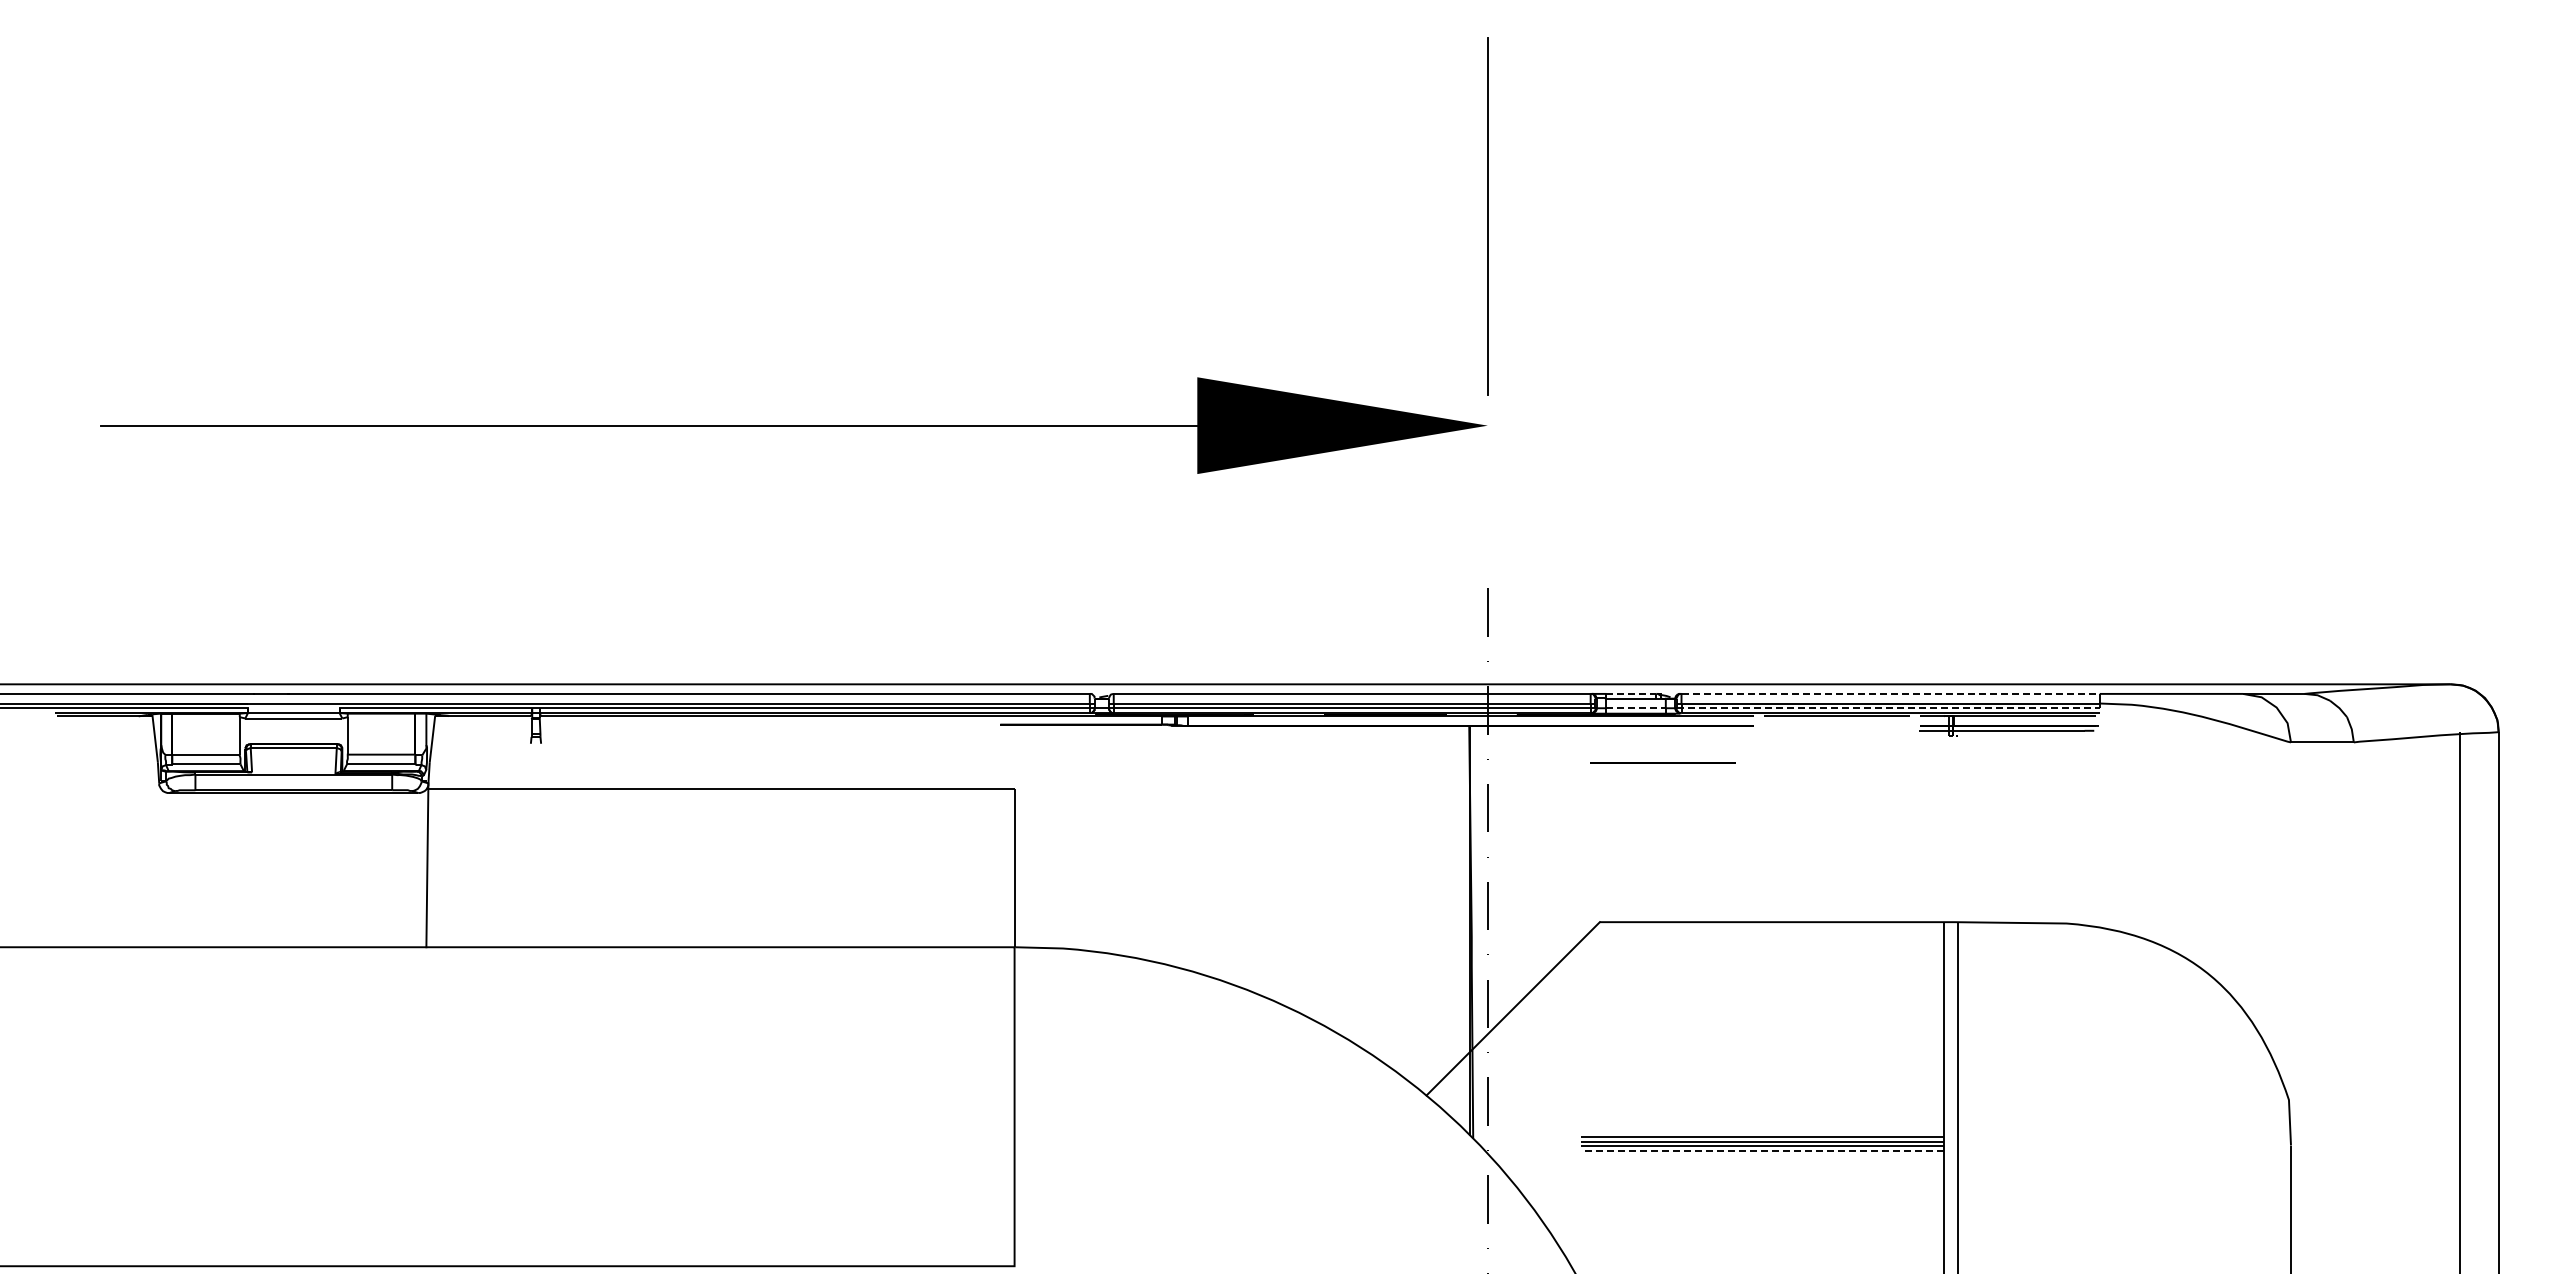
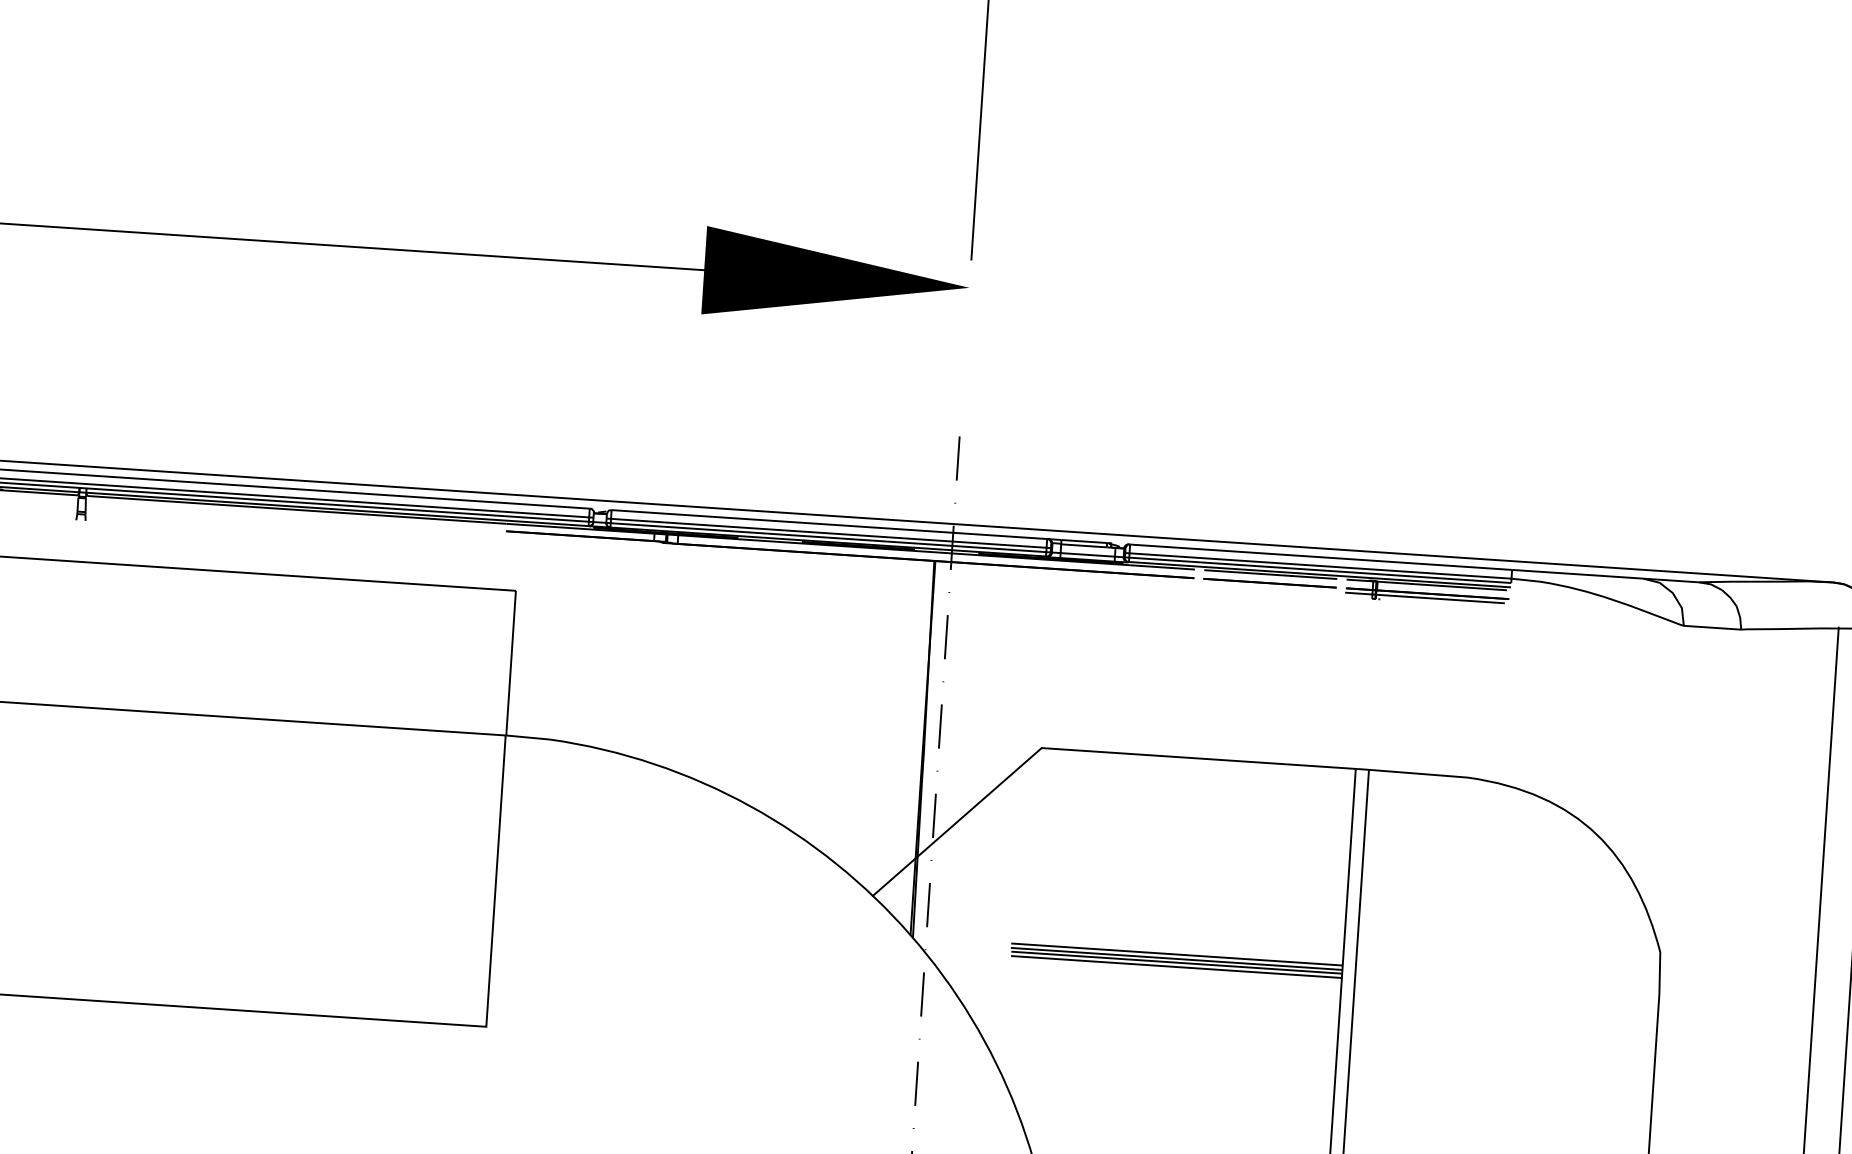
line: (1631, 693) -> (1084, 541), dashed -> solid
line: (1891, 693) -> (1321, 556), dashed -> solid
line: (1636, 708) -> (1088, 555), dashed -> solid
line: (1888, 708) -> (1318, 570), dashed -> solid
line: (1662, 762) -> (1269, 582), moved
line: (1762, 1151) -> (1176, 967), dashed -> solid

